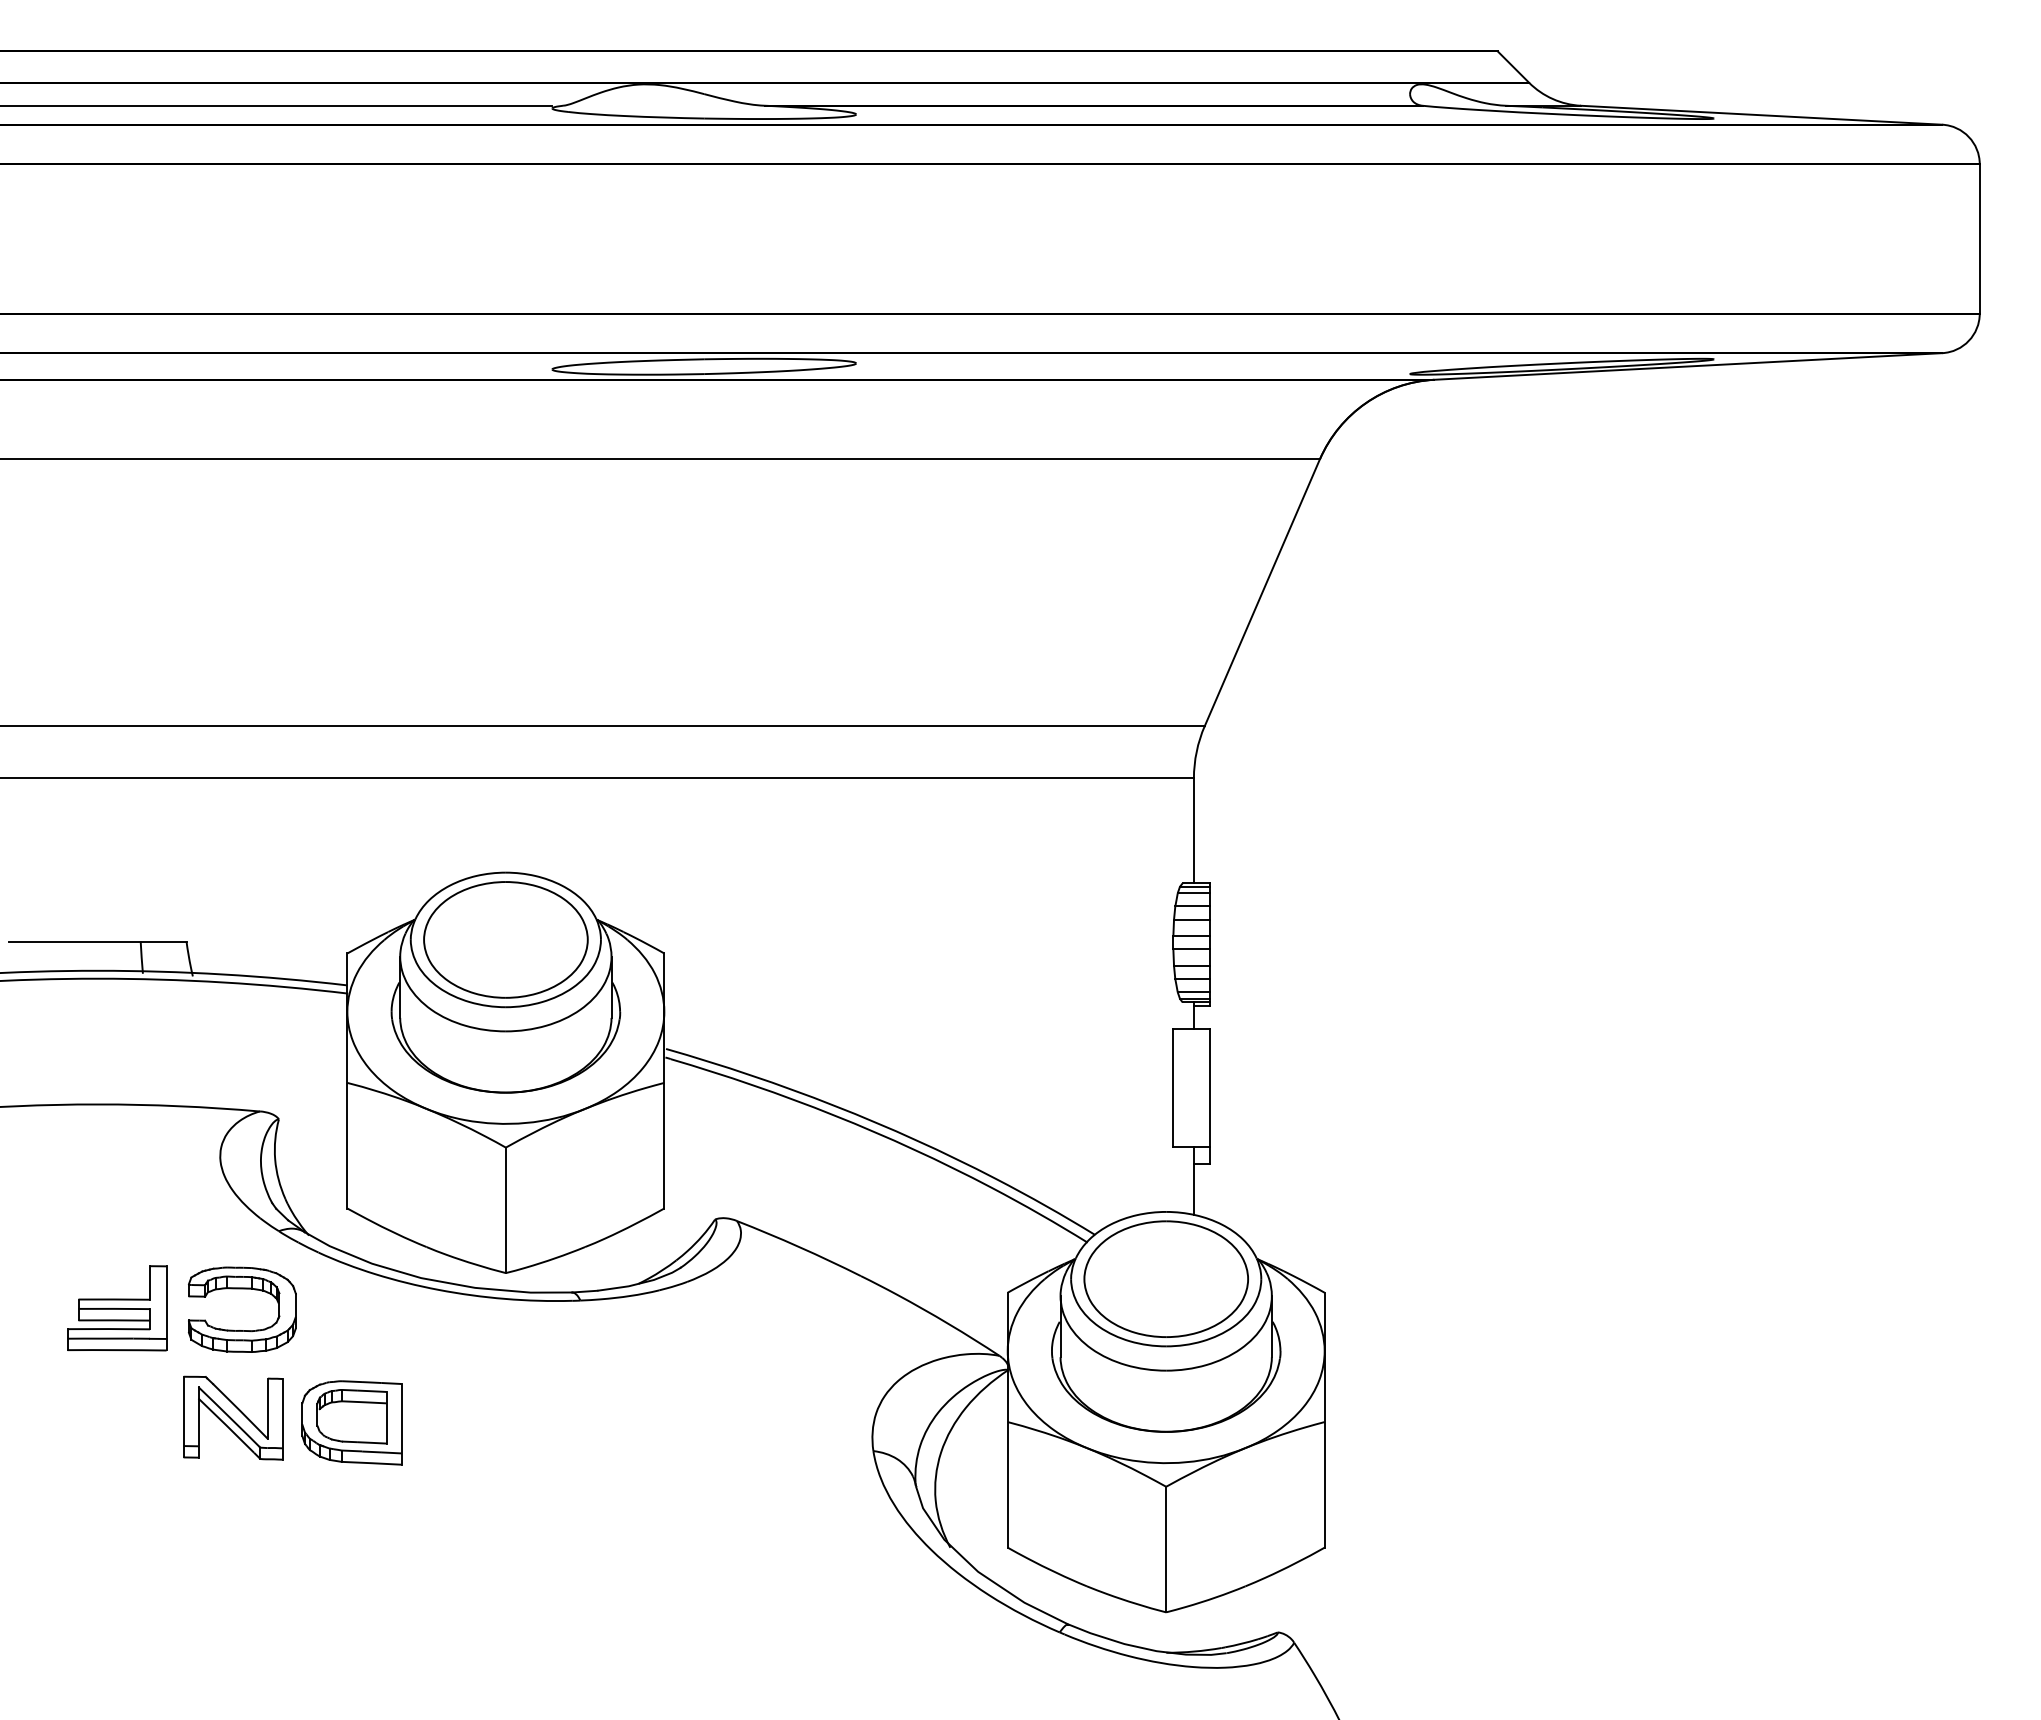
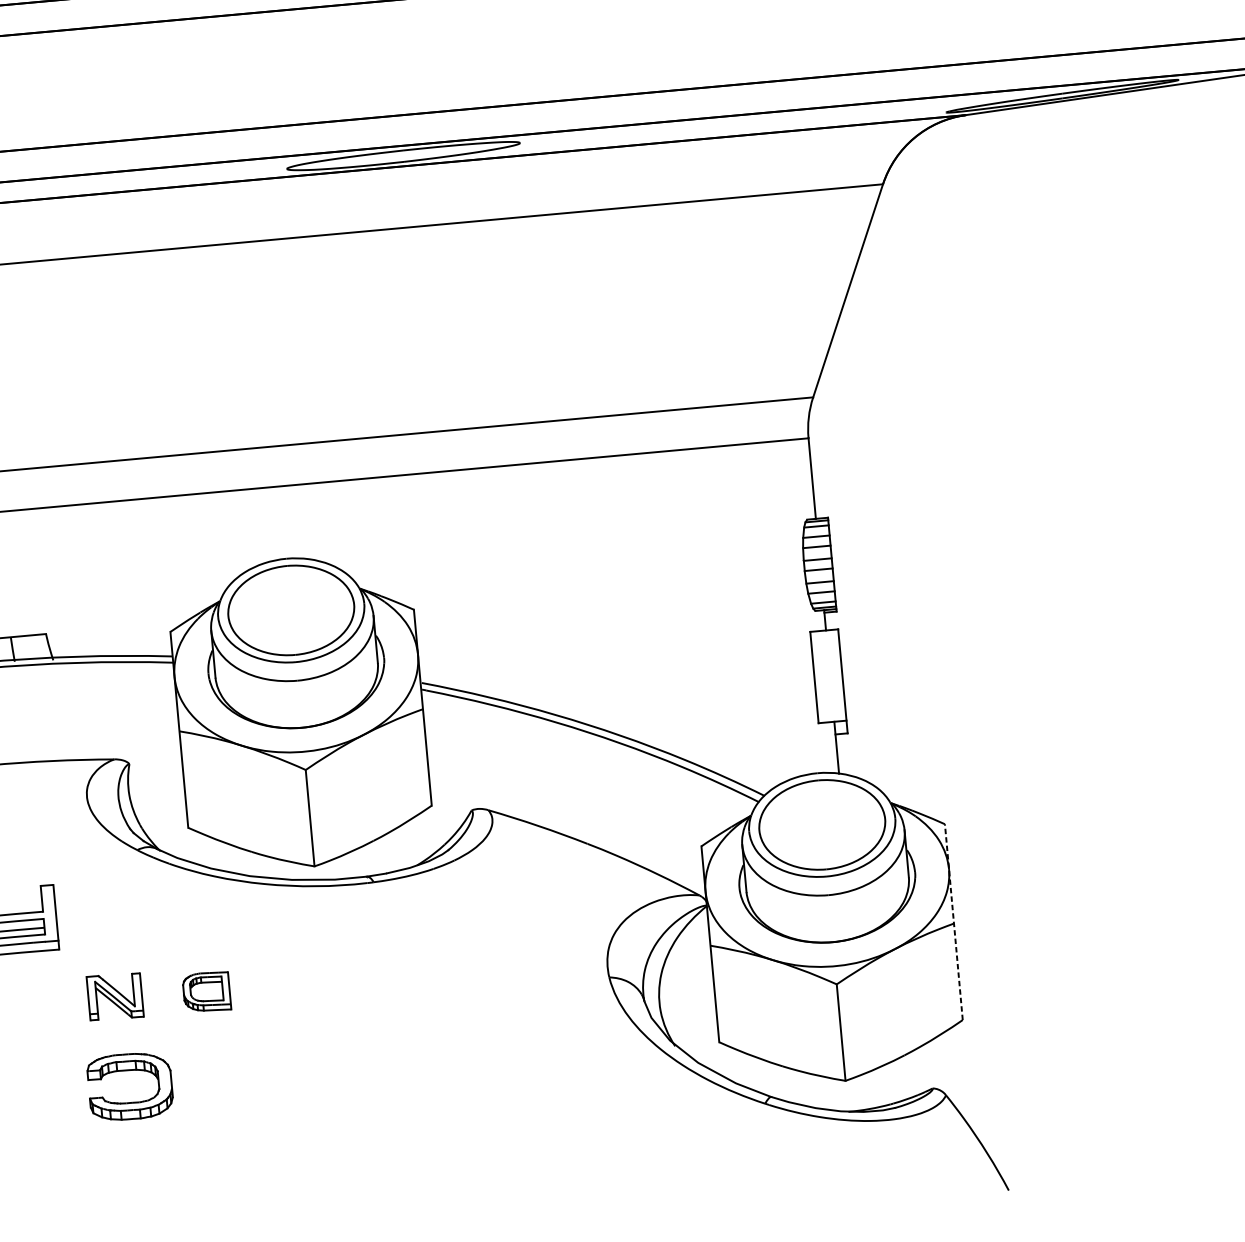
part: (242, 1289) -> (129, 1071), moved
part: (233, 1417) -> (115, 996), size x0.7
line: (1324, 1419) -> (953, 921), solid -> dashed
part: (351, 1422) -> (206, 991), size x0.6

